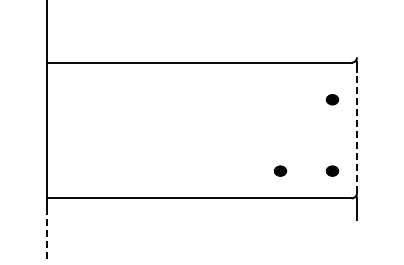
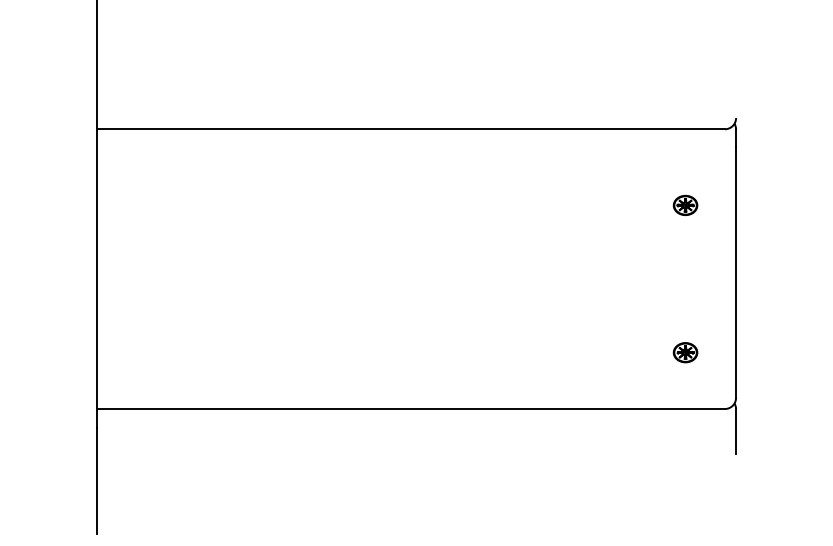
line: (356, 132) -> (735, 273), dashed -> solid
part: (280, 170) -> (578, 351), removed
line: (46, 233) -> (95, 481), dashed -> solid

